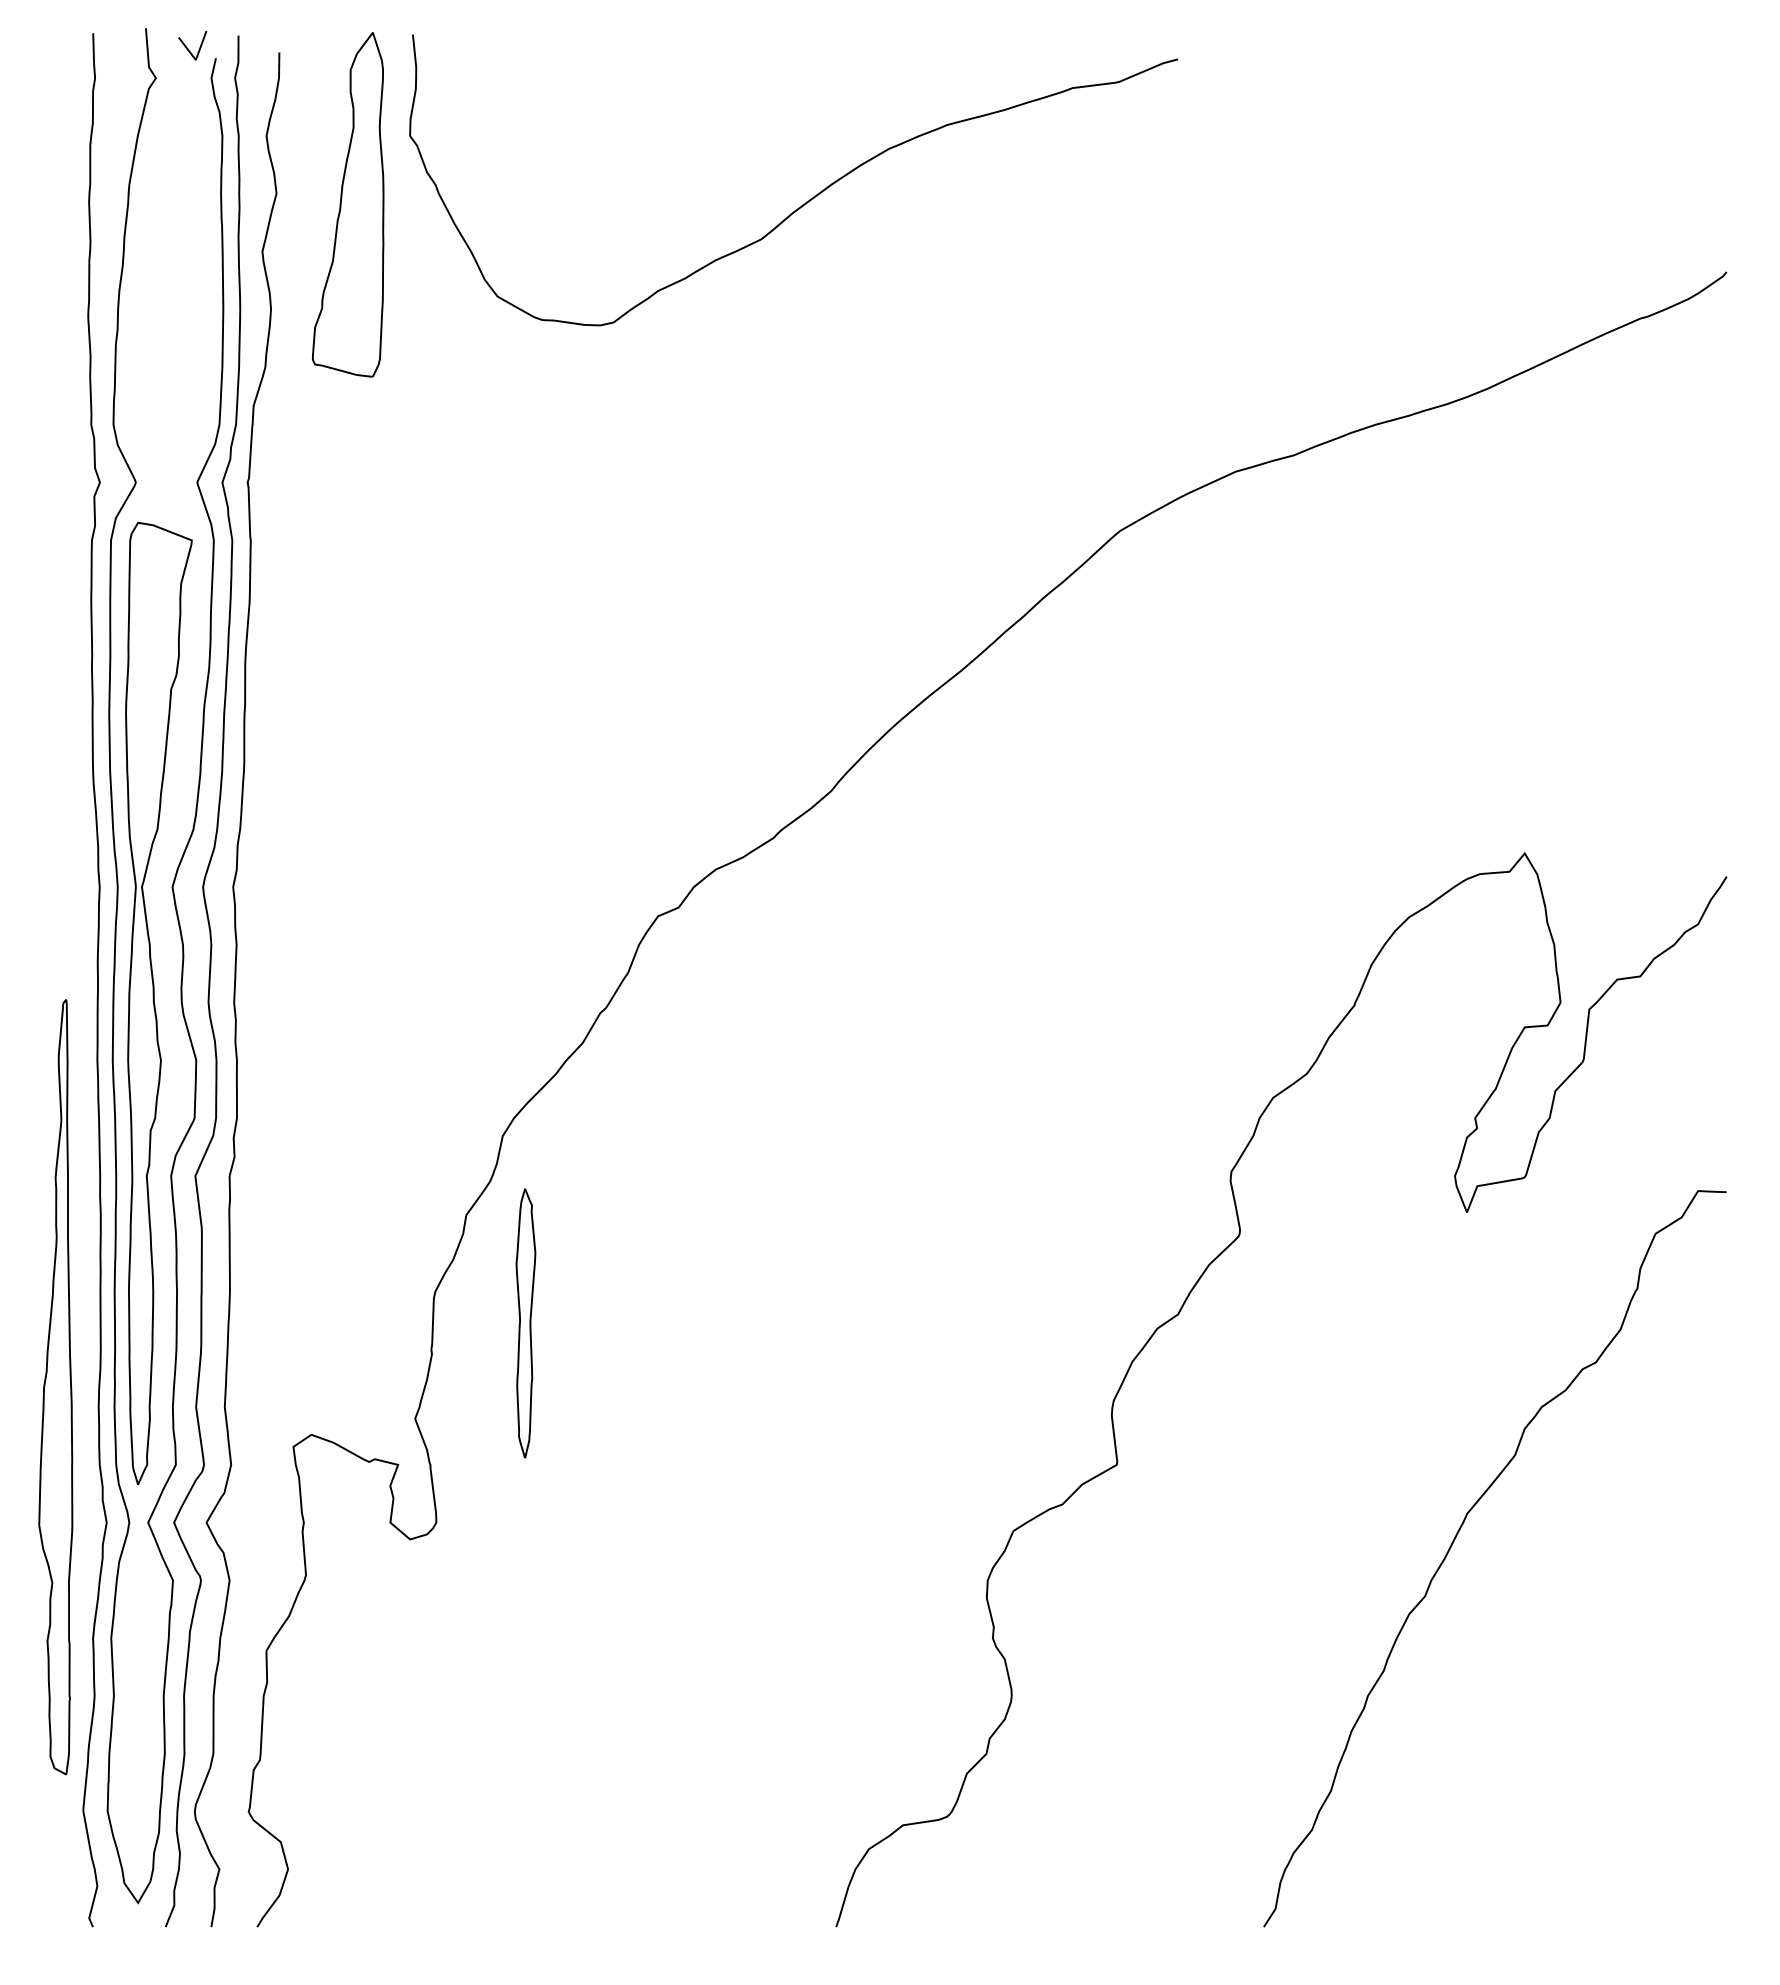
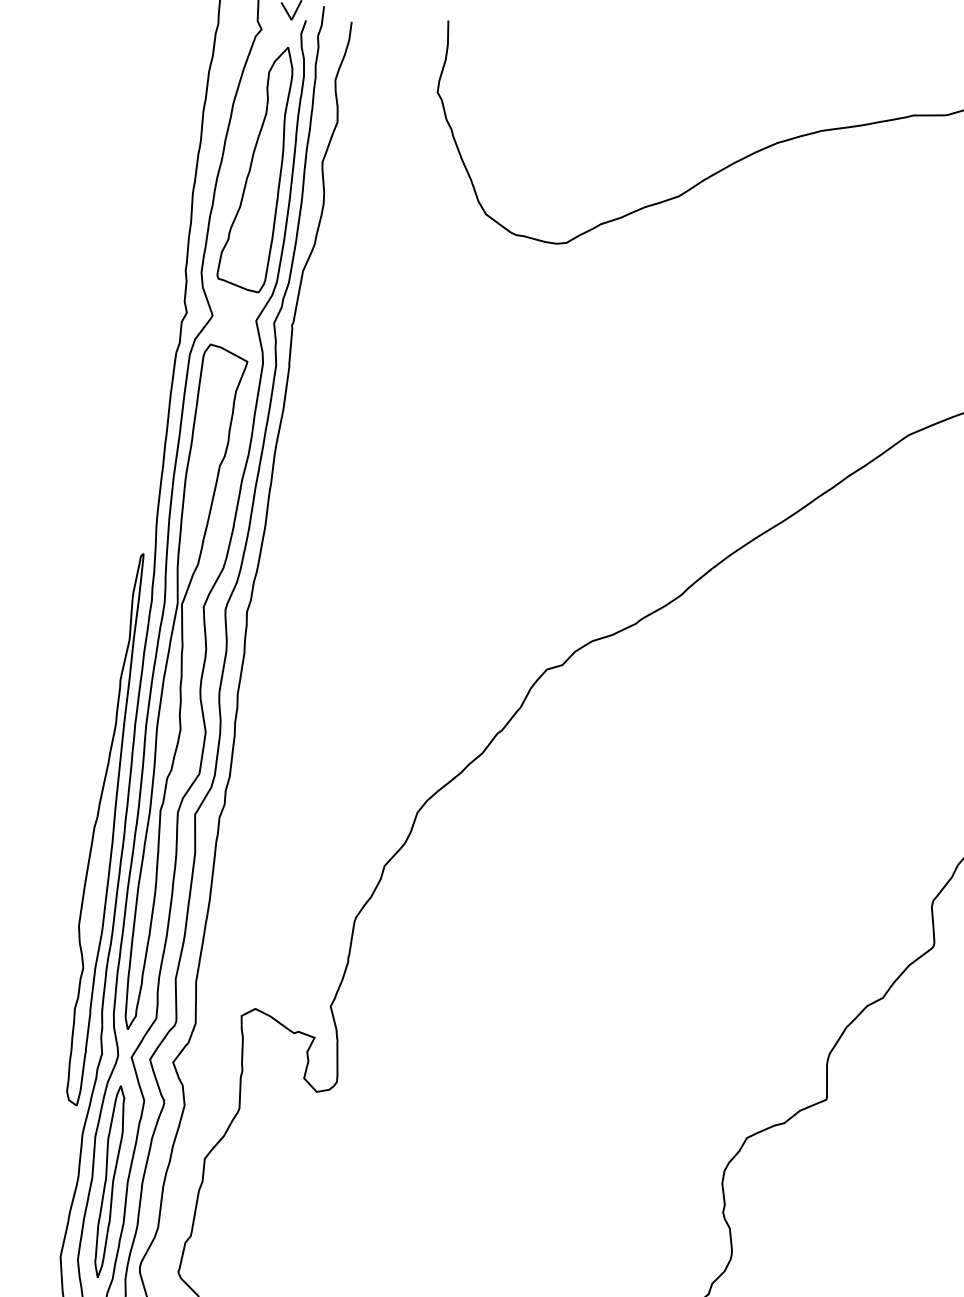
part: (348, 204) -> (256, 167), moved
part: (525, 1323) -> (109, 1181), moved
part: (55, 1387) -> (102, 829), moved

